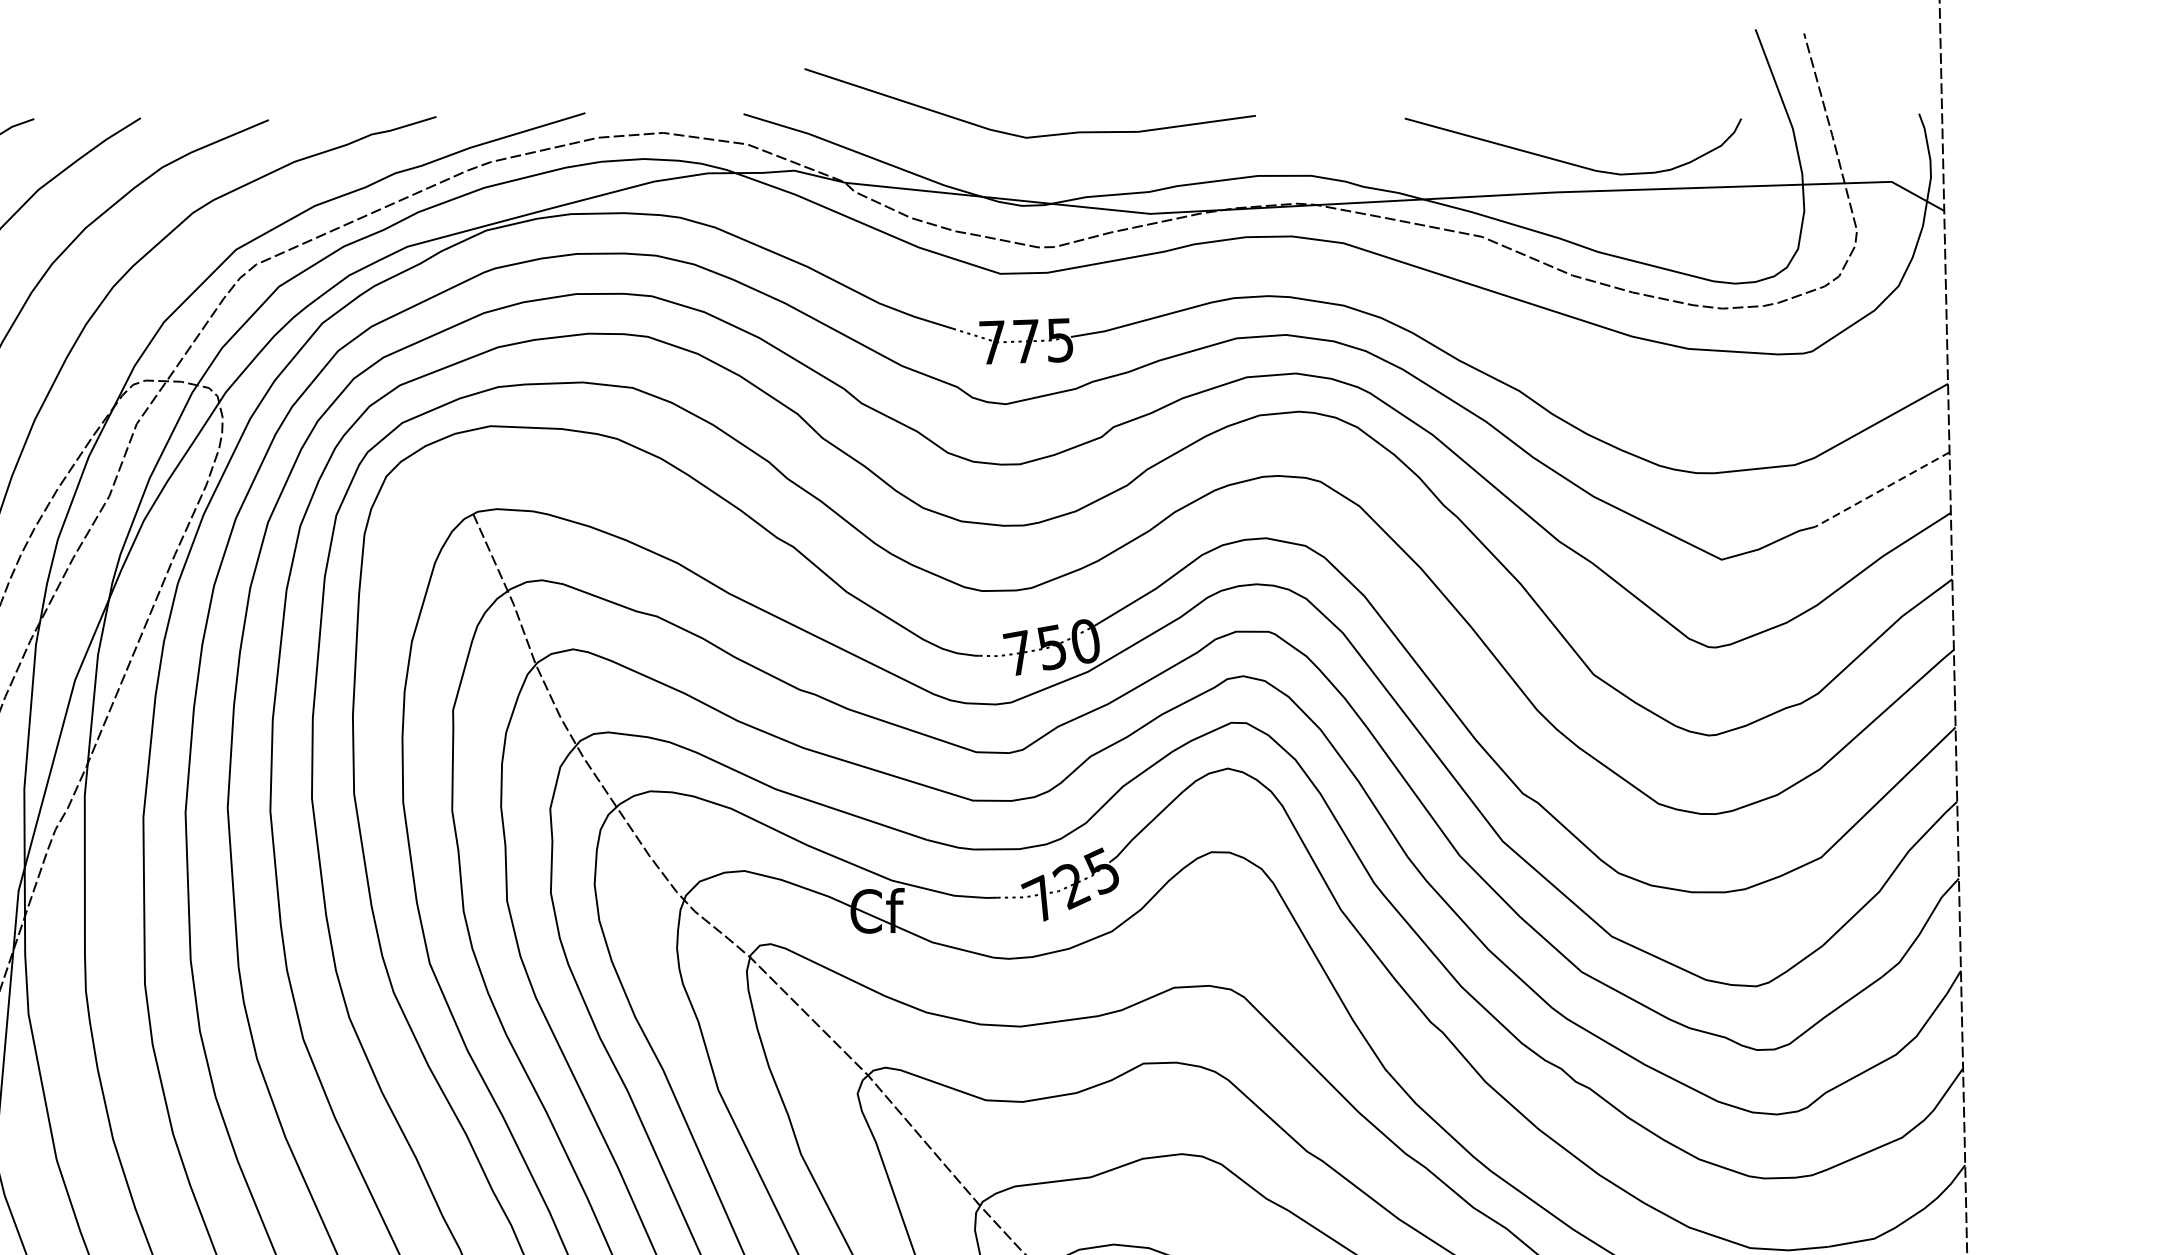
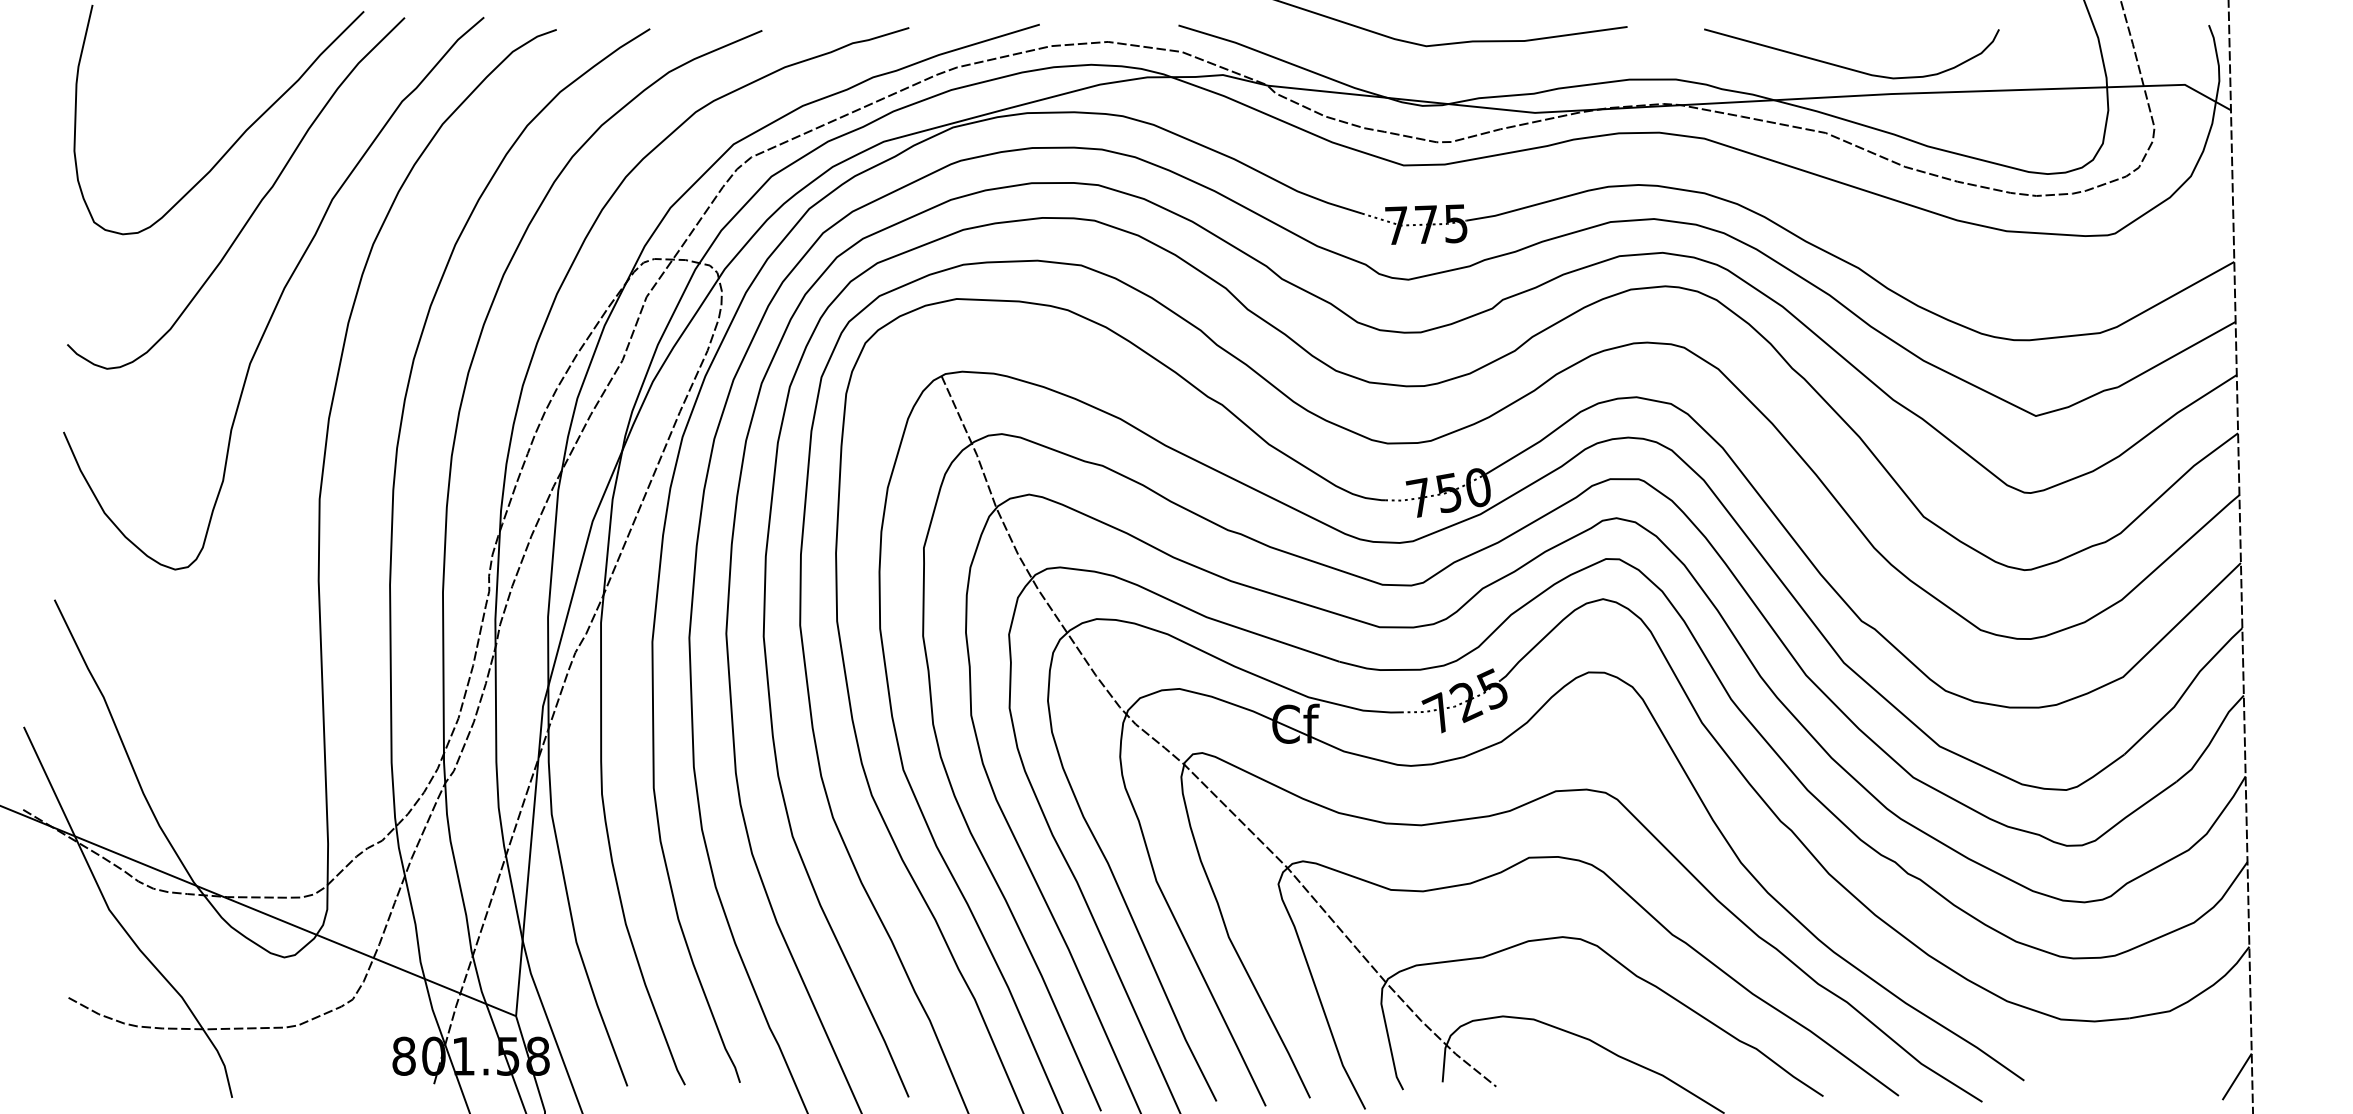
curve: (1569, 162) -> (1848, 67), moved
line: (1882, 489) -> (2176, 354), dashed -> solid

